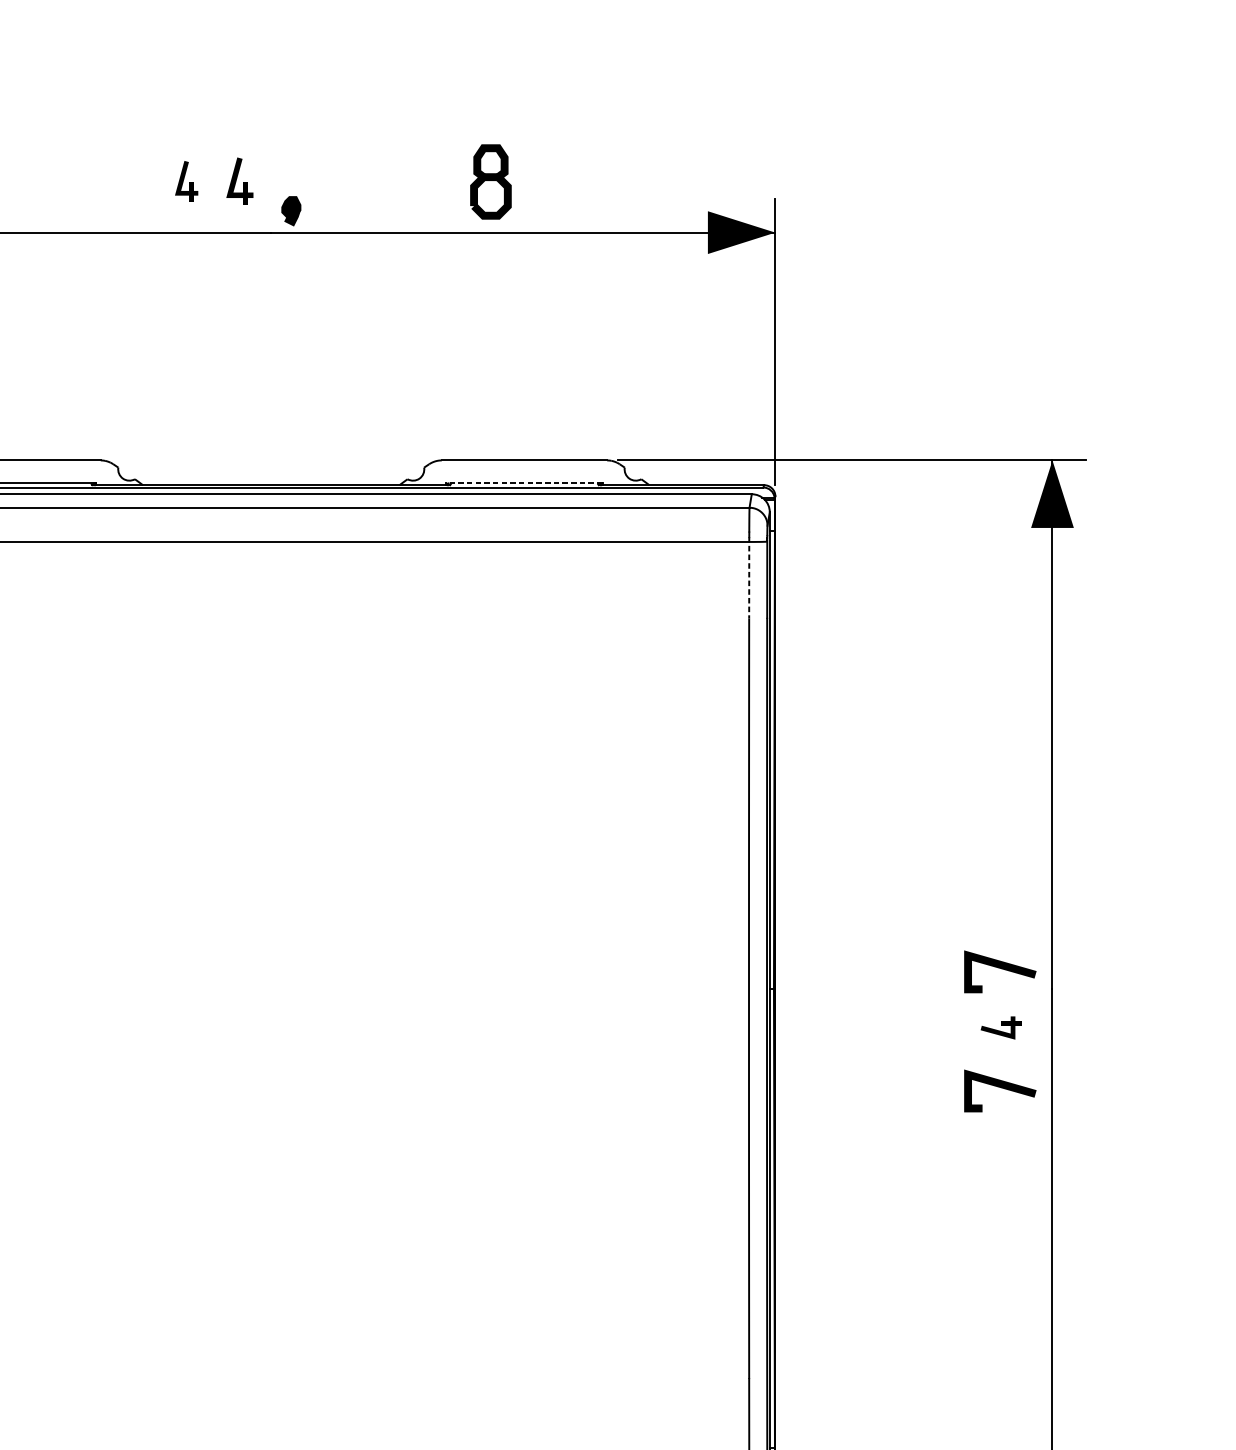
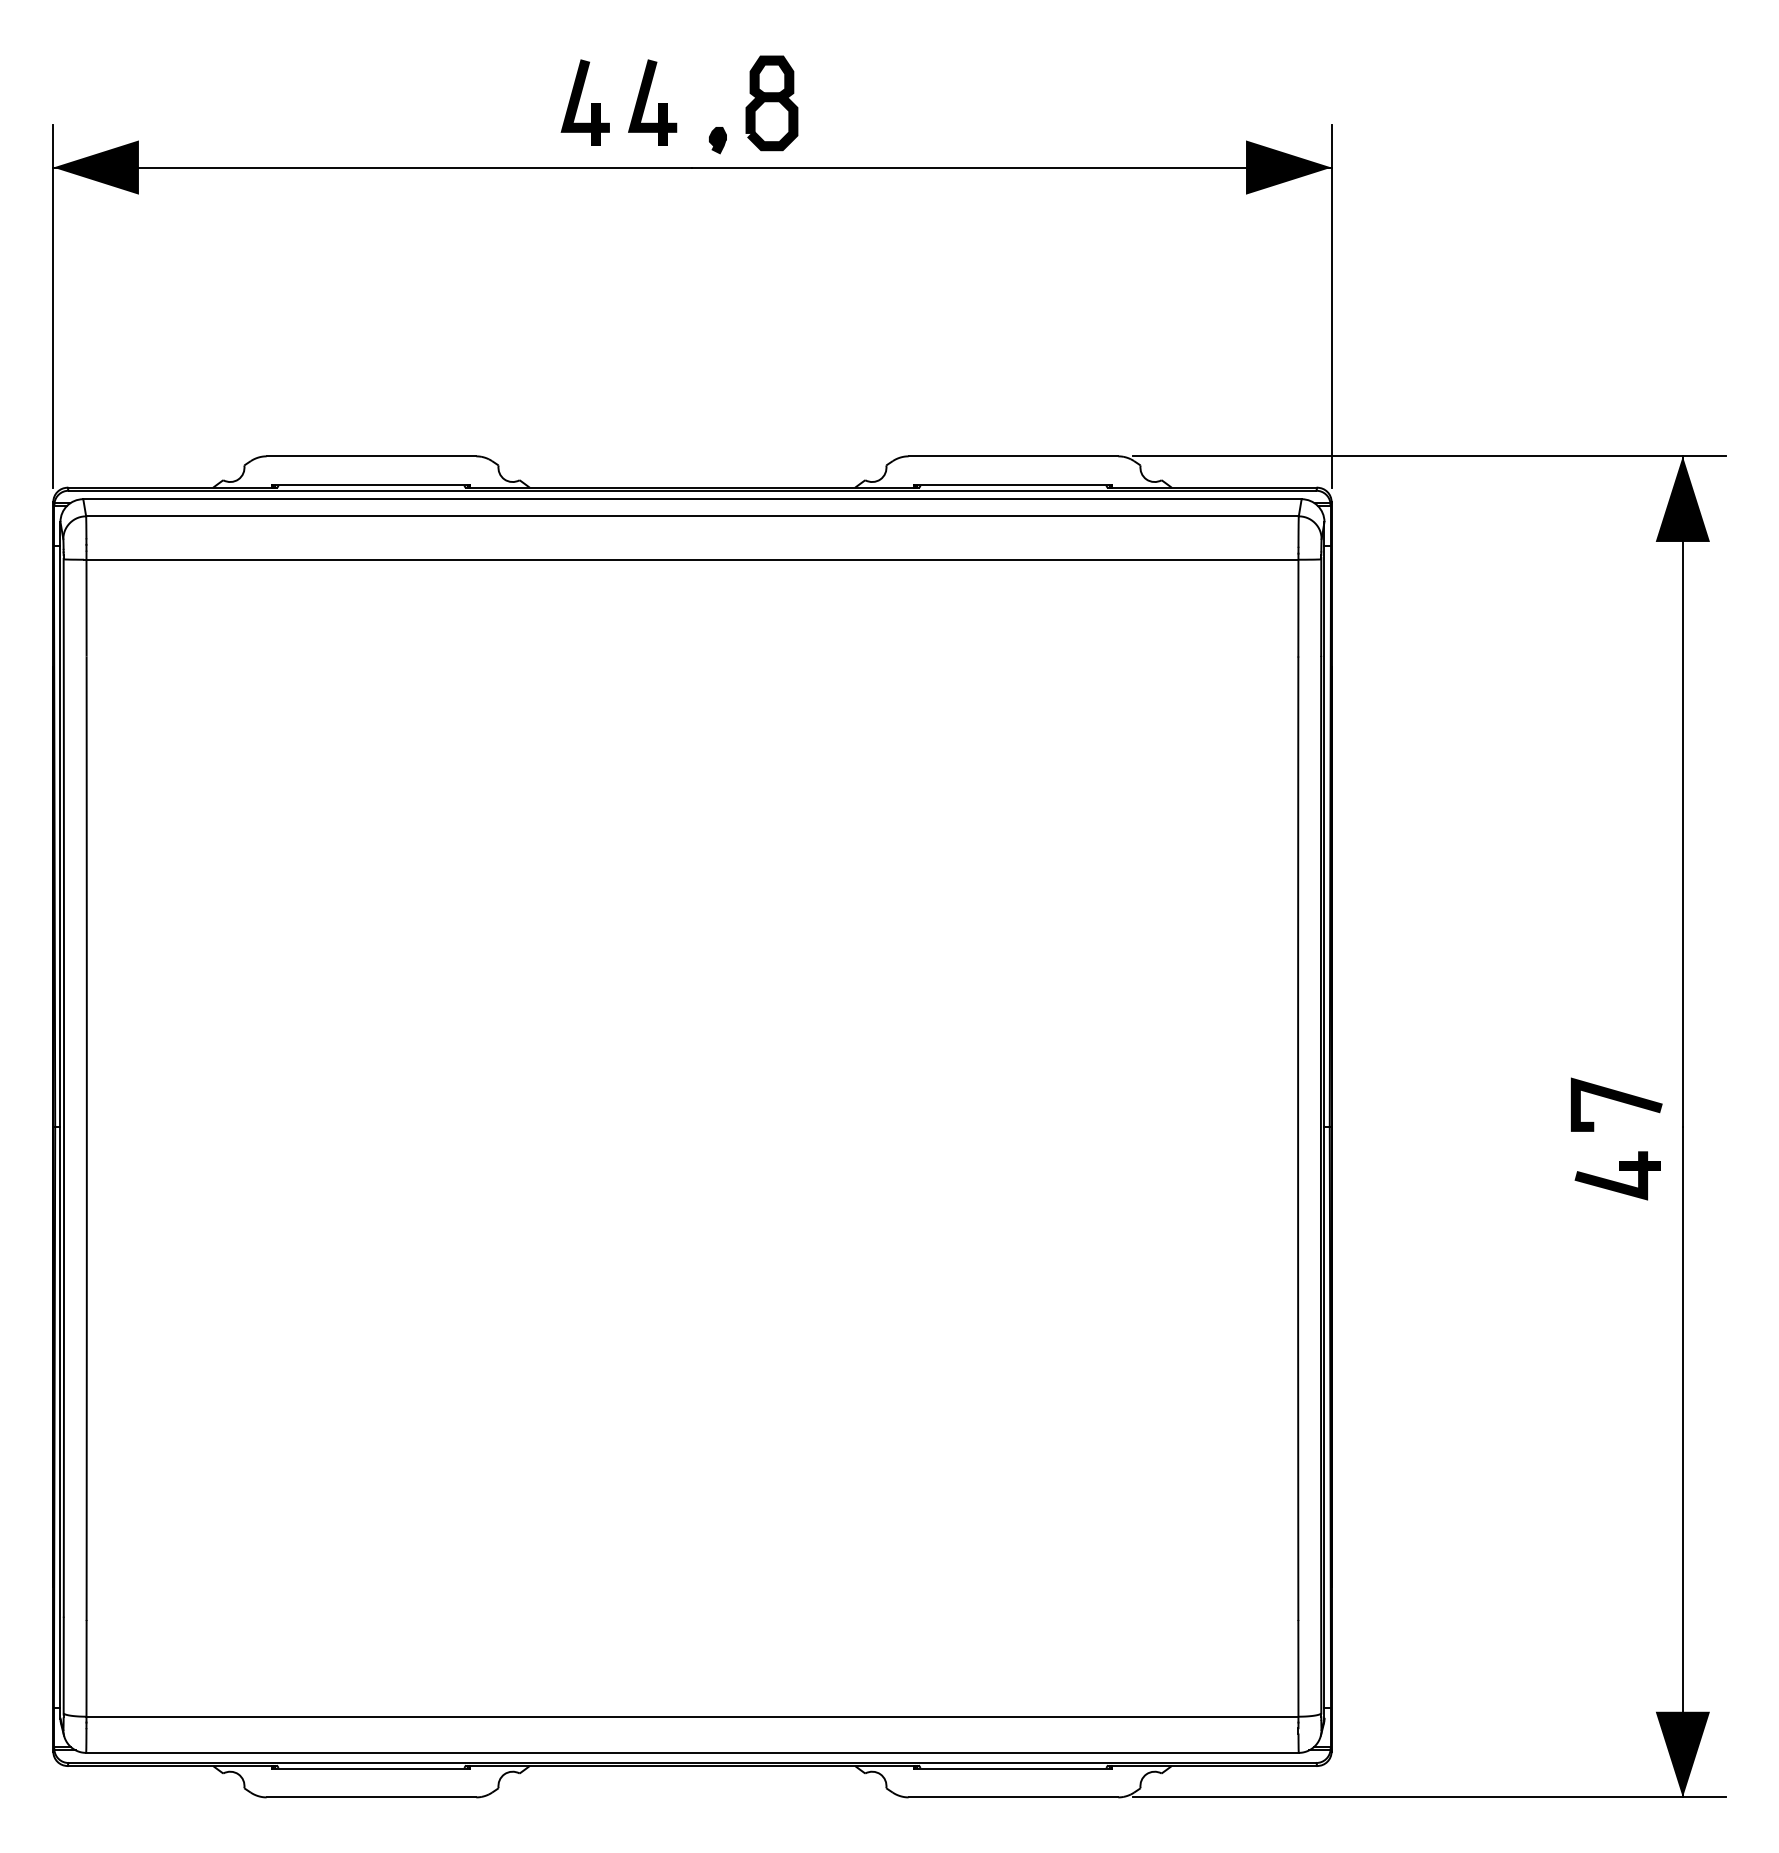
part: (186, 181) -> (584, 102), size x1.67
part: (239, 181) -> (652, 102), size x1.43
part: (490, 182) -> (771, 103), moved
part: (291, 211) -> (717, 140), size x0.71
line: (523, 482) -> (1012, 484), dashed -> solid
line: (749, 578) -> (1298, 605), dashed -> solid
part: (1000, 1027) -> (1617, 1175), size x1.67
line: (1000, 1088) -> (1617, 1252), removed

